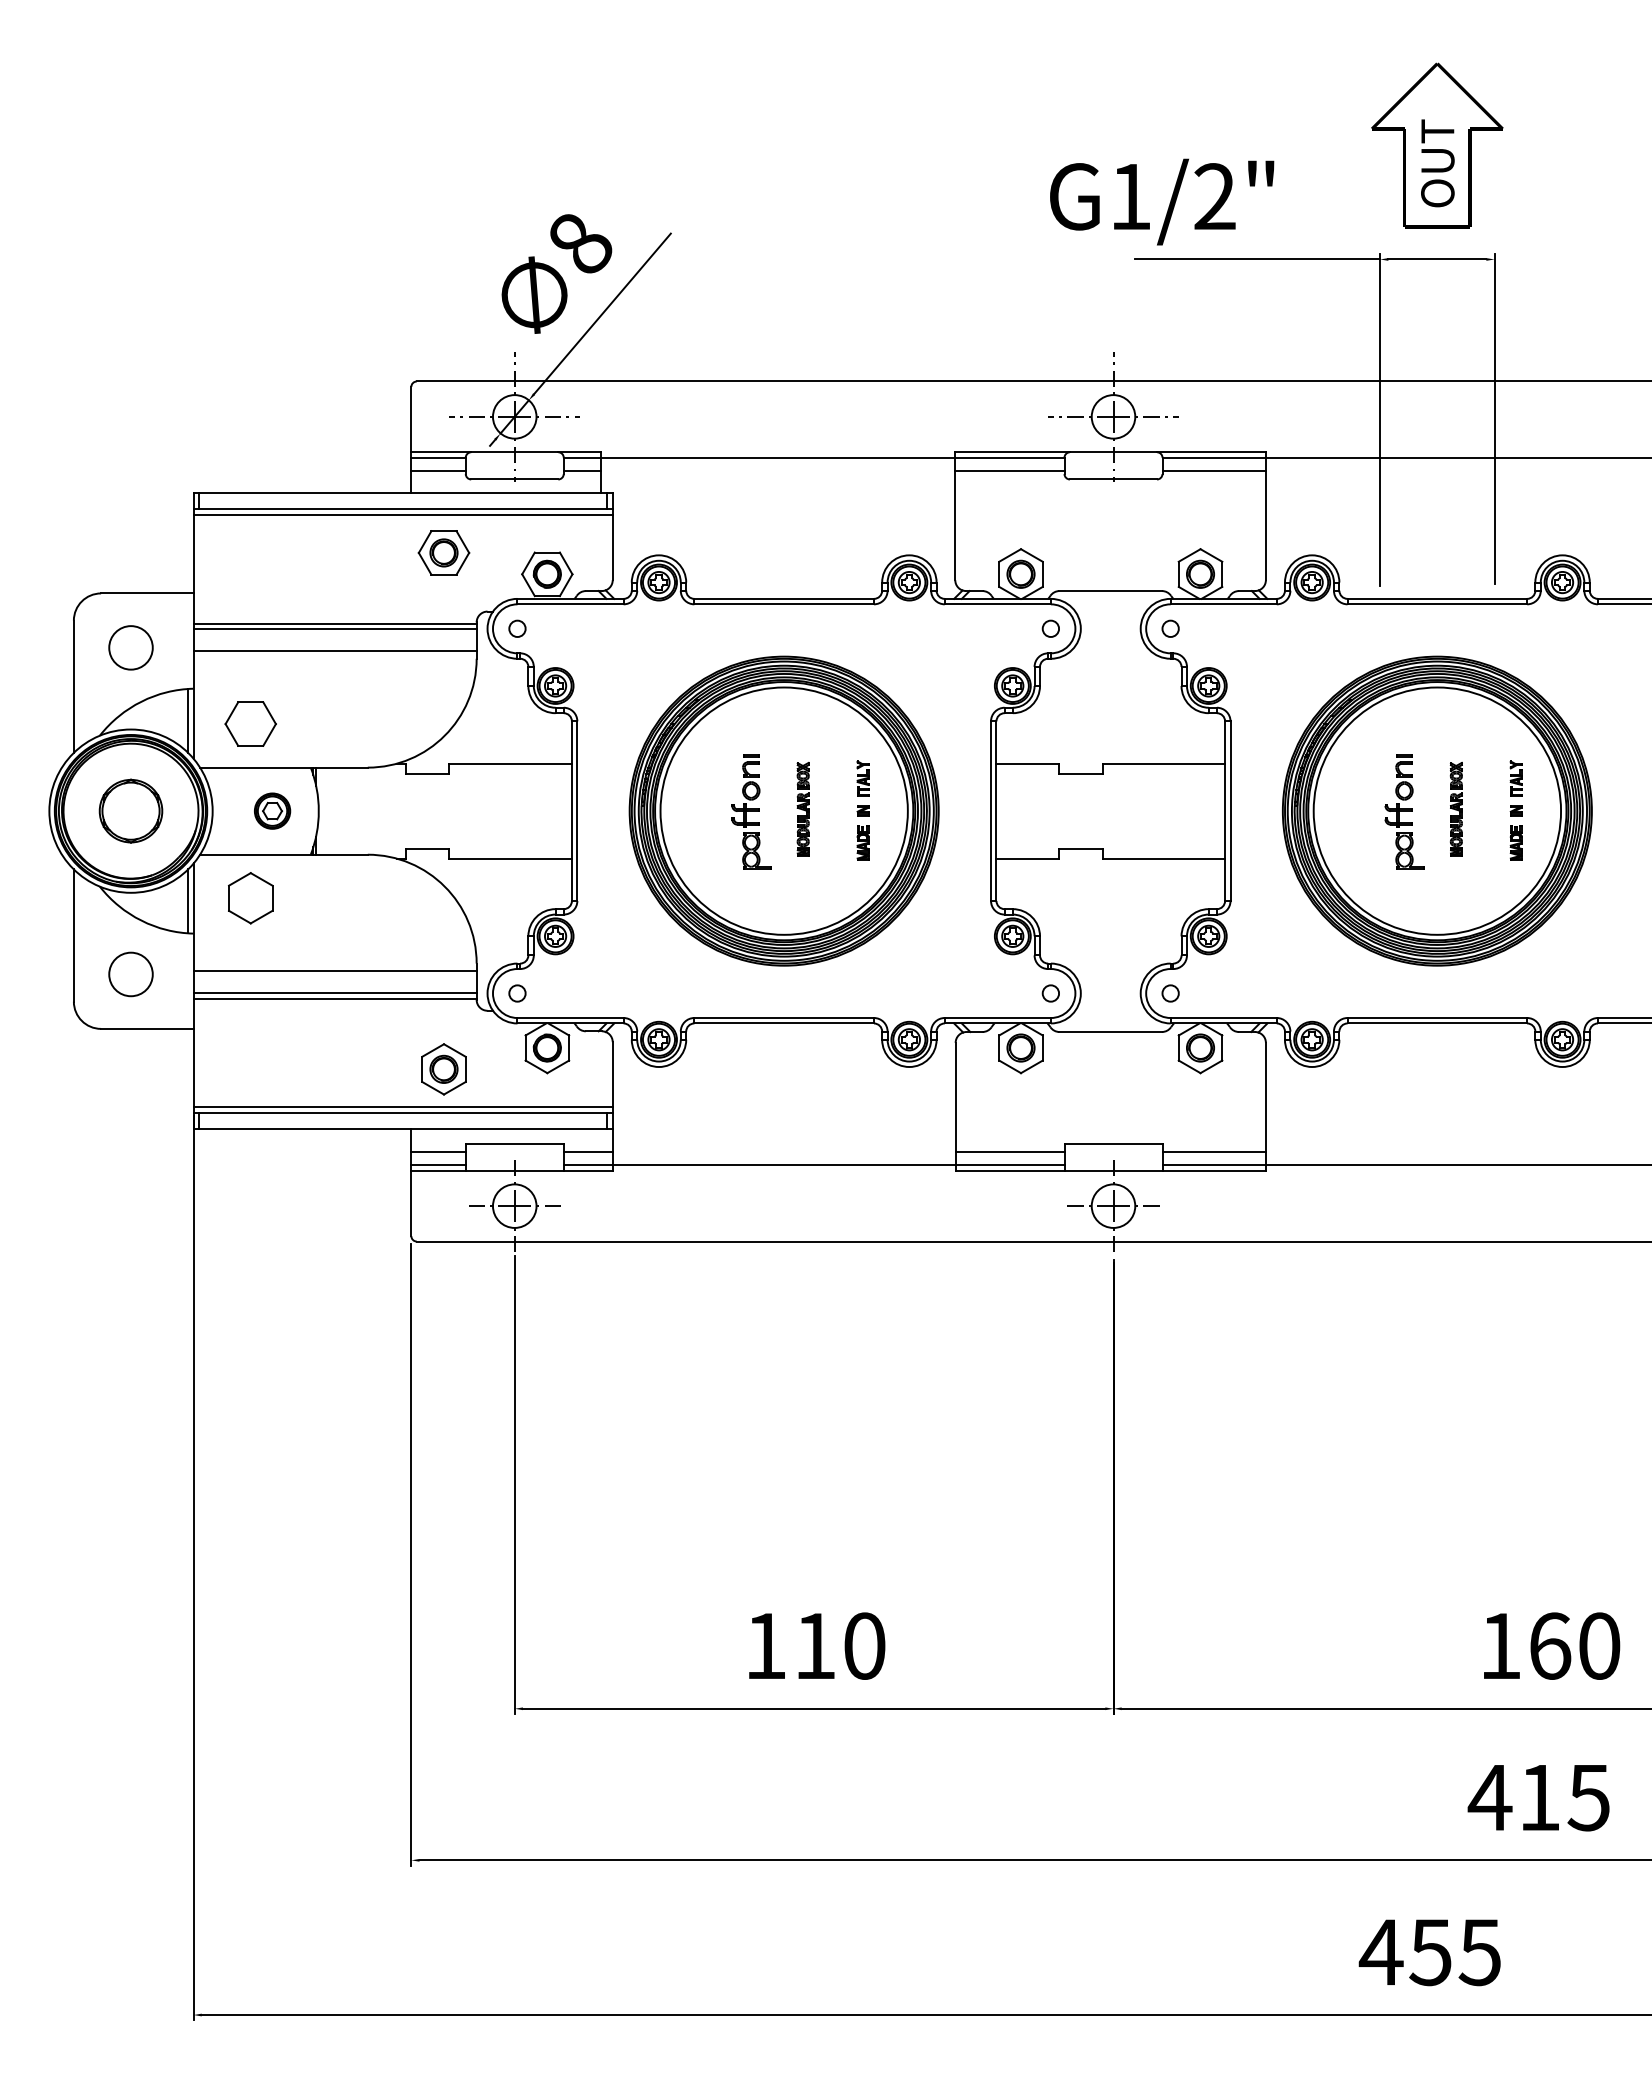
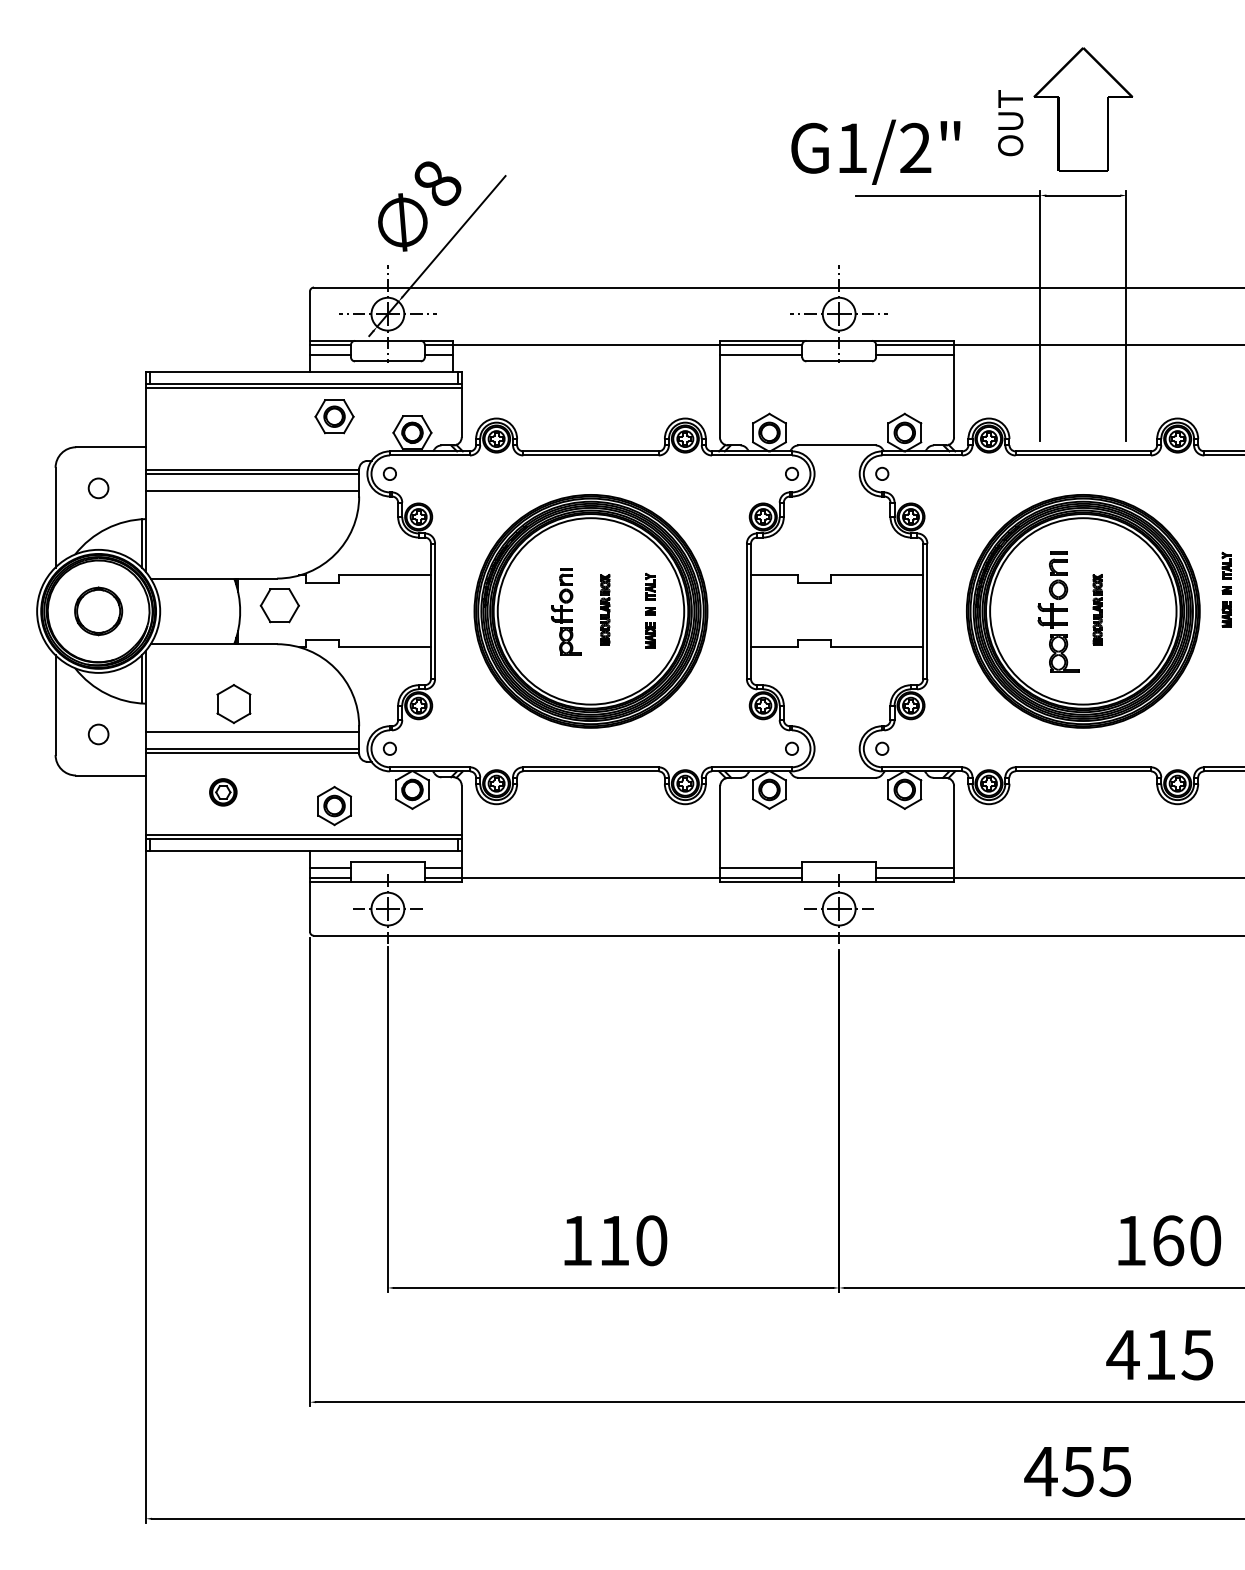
text: (1437, 163) -> (1010, 123), moved
circle: (130, 648) -> (98, 488), size x0.6
part: (250, 723) -> (279, 605), moved
part: (1515, 809) -> (1226, 589), moved
part: (272, 811) -> (223, 792), moved
part: (1404, 811) -> (1058, 611), size x1.4
part: (250, 898) -> (233, 704), moved
circle: (130, 974) -> (98, 734), size x0.6

